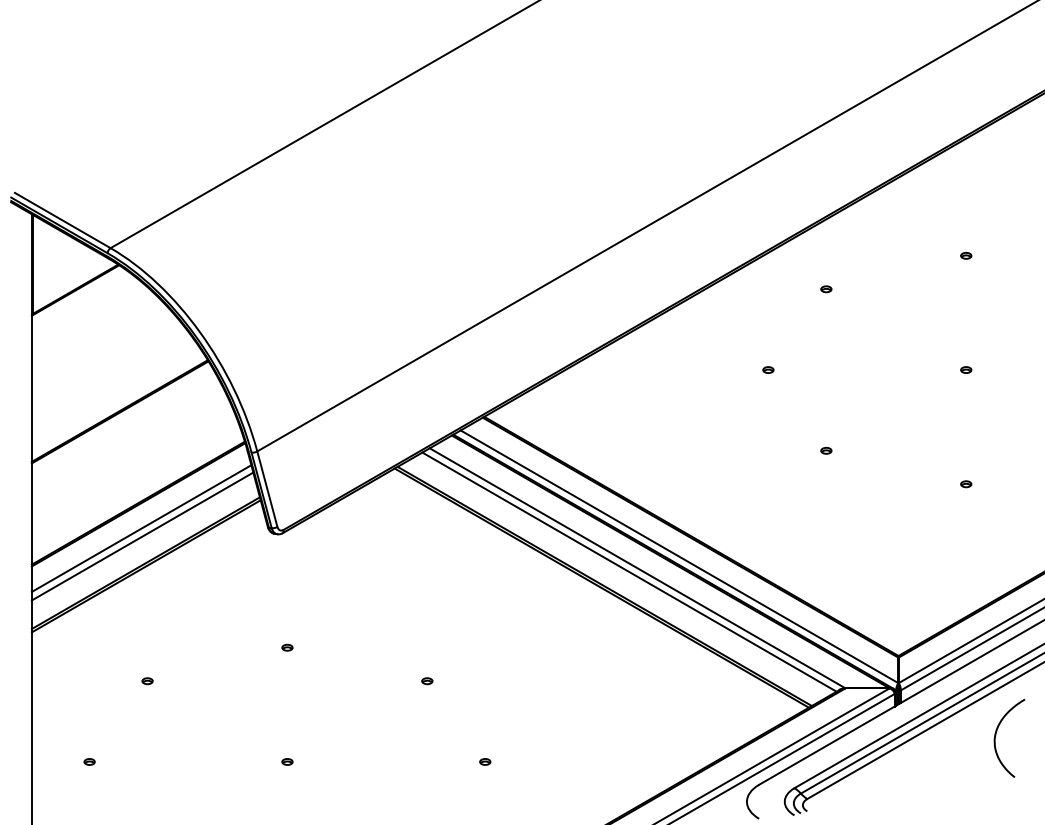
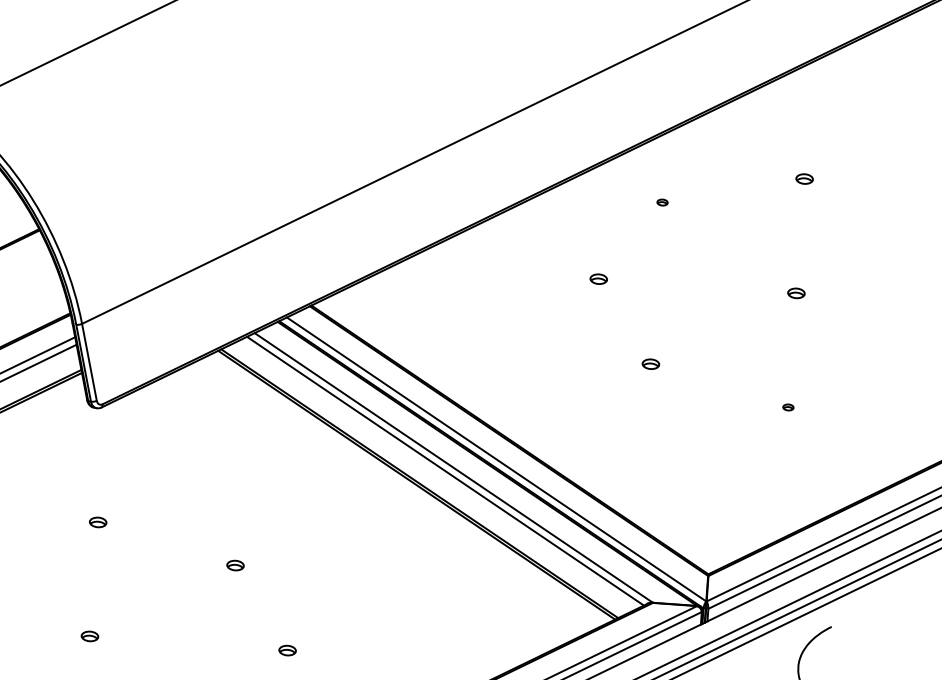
part: (966, 255) -> (805, 178), size x1.6
part: (768, 369) -> (598, 278), size x1.6
part: (966, 369) -> (796, 292), size x1.6
part: (826, 450) -> (651, 363), size x1.6
part: (287, 647) -> (98, 522), size x1.6
part: (427, 681) -> (235, 566), size x1.6
part: (287, 761) -> (90, 635), size x1.6
part: (485, 761) -> (287, 650), size x1.6

